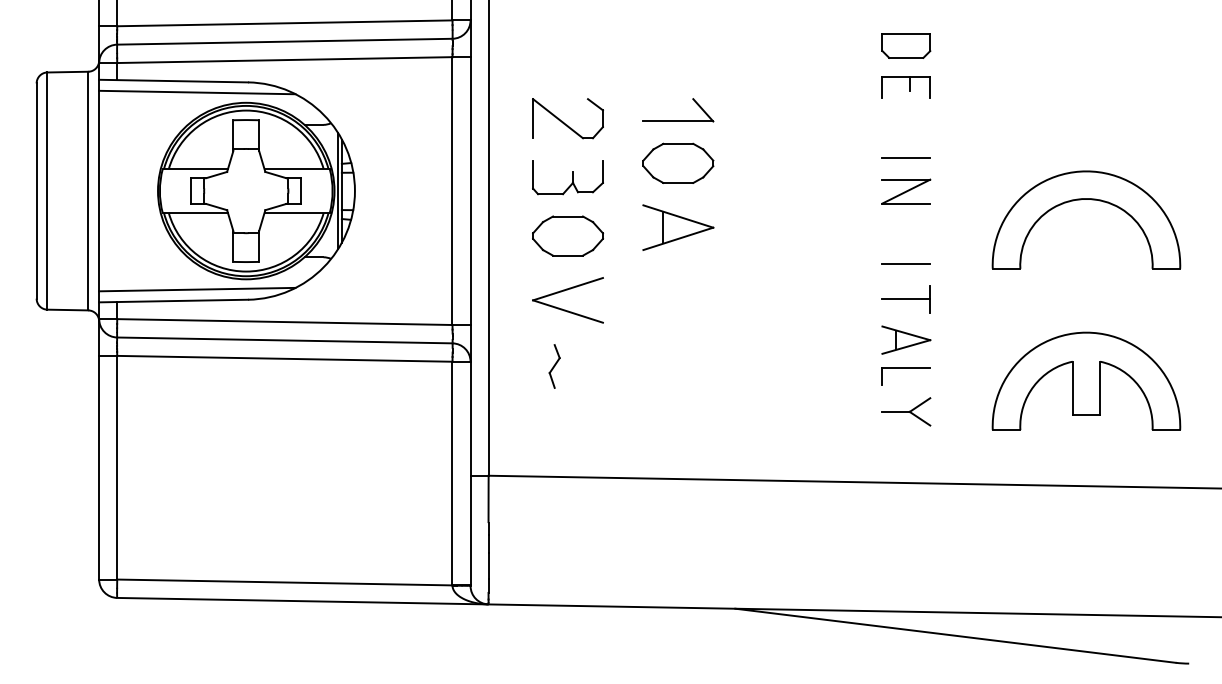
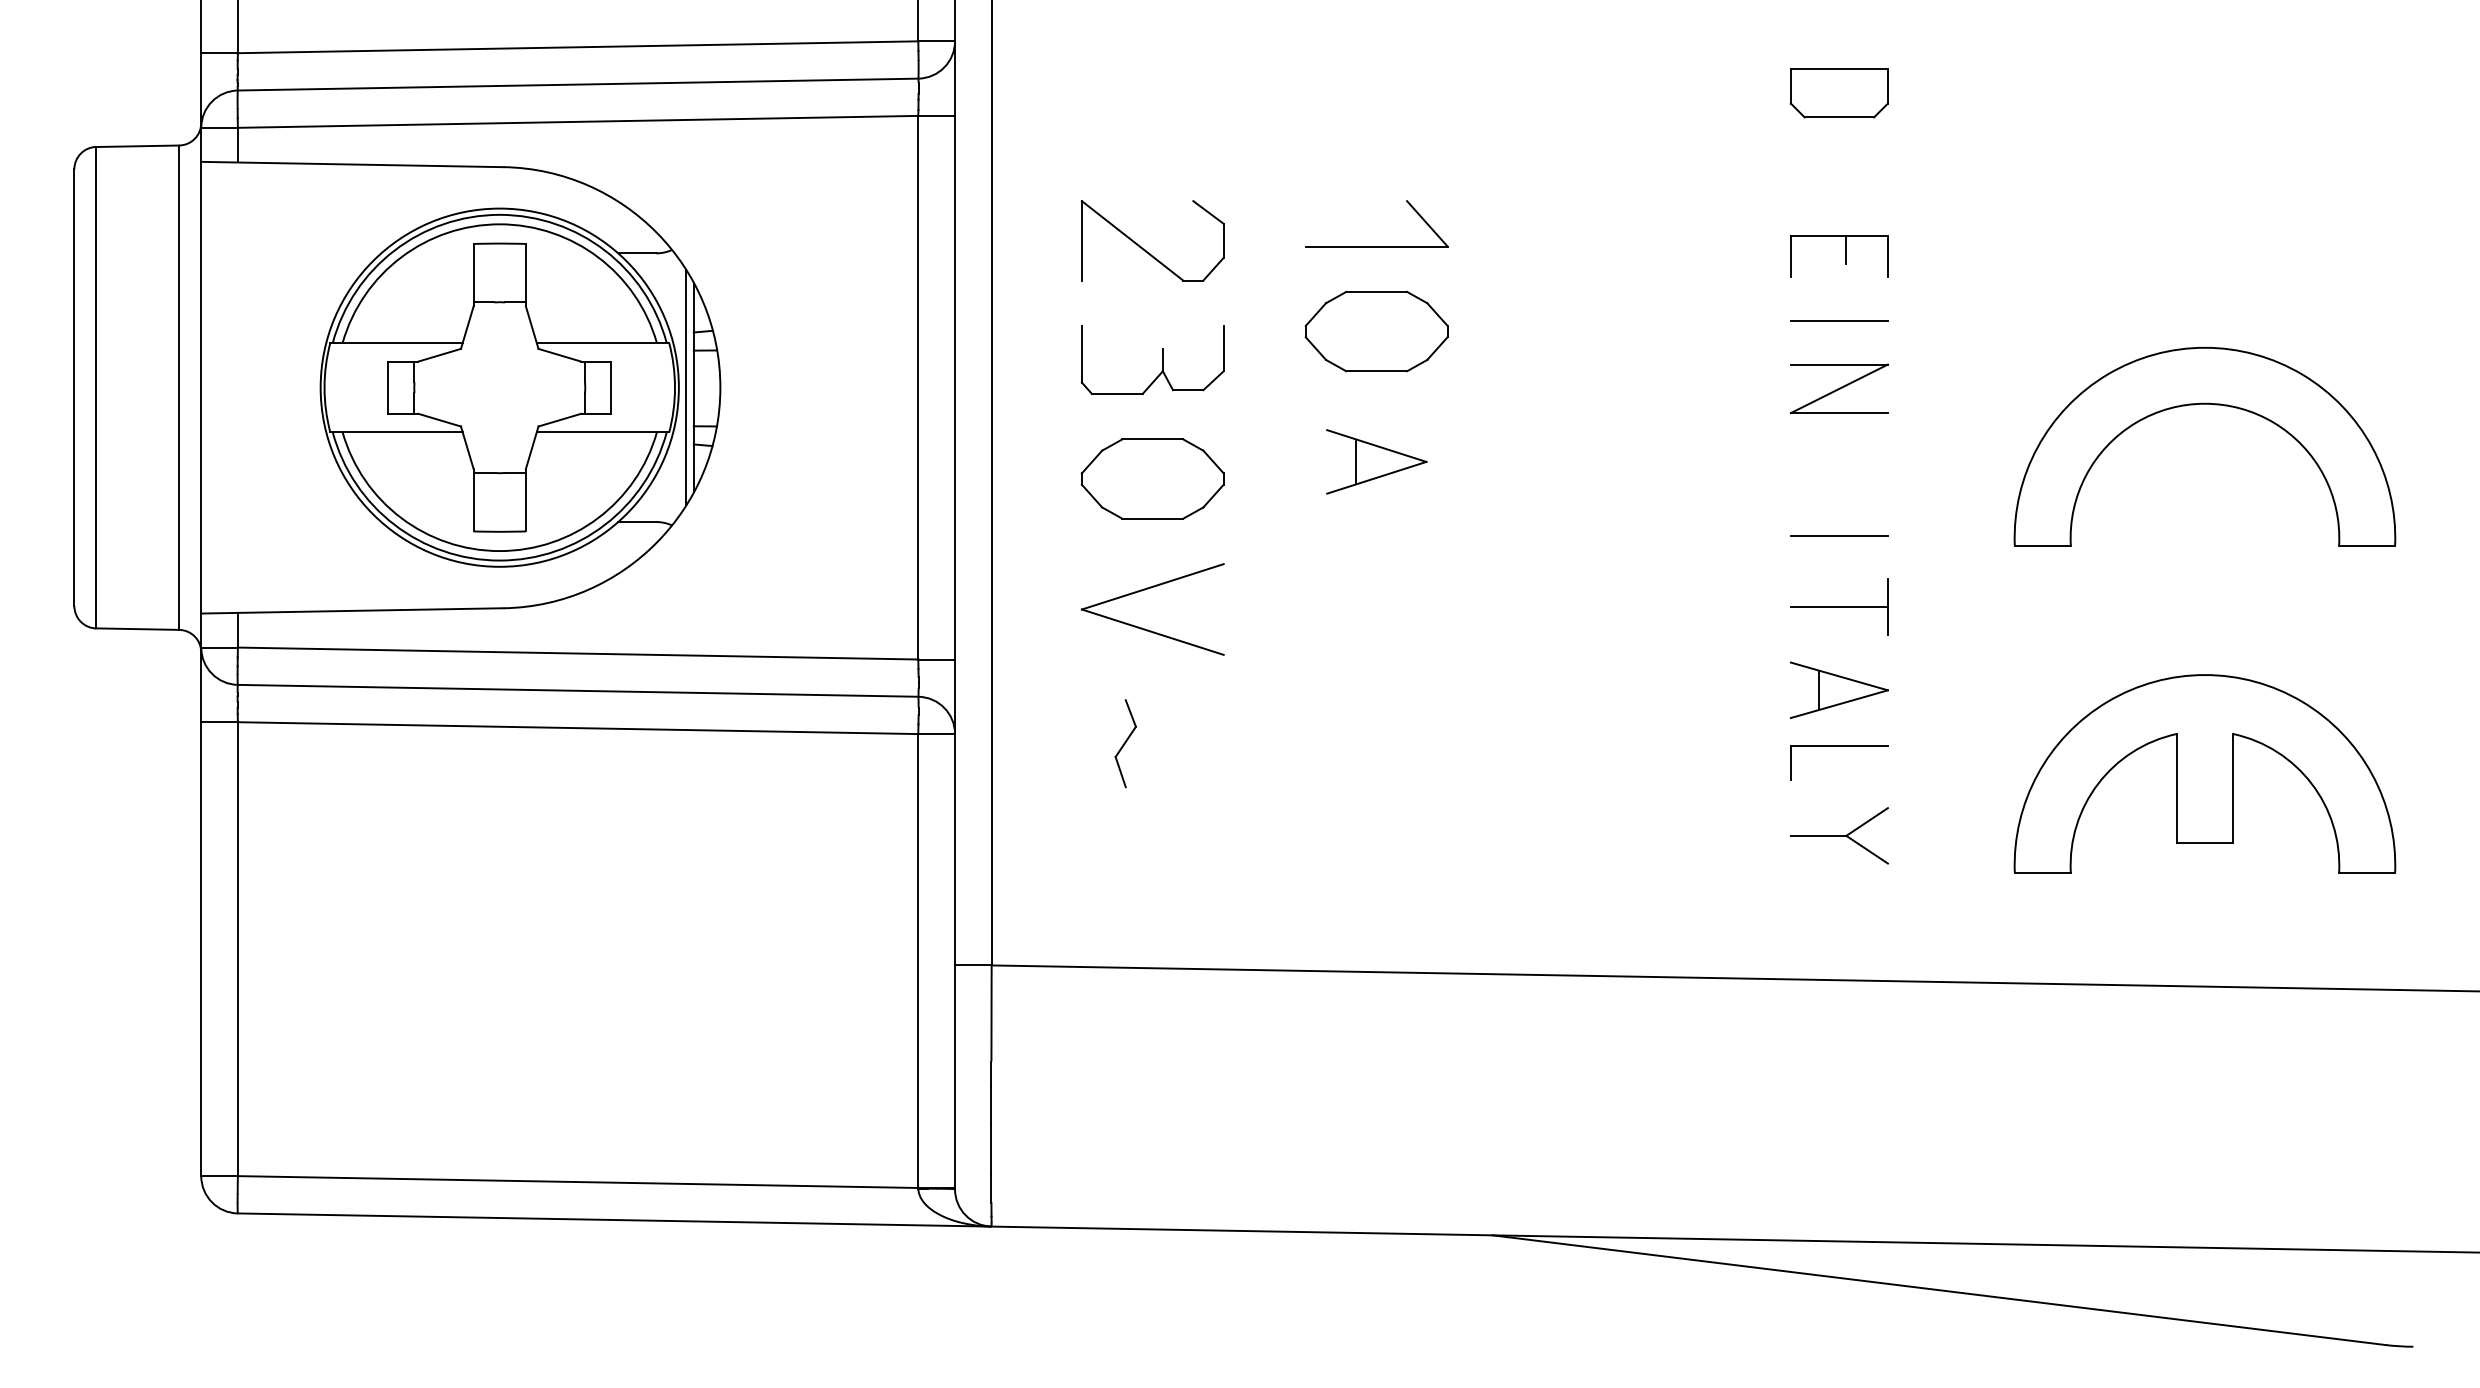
part: (905, 87) -> (1837, 256), moved
line: (197, 92) -> (400, 187), removed
part: (678, 227) -> (1376, 461), size x0.7
line: (197, 289) -> (400, 587), removed

